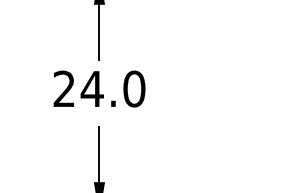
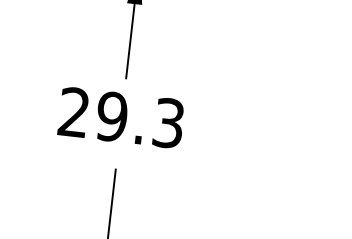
text: (112, 88) -> (139, 119), 24.0 -> 29.3

